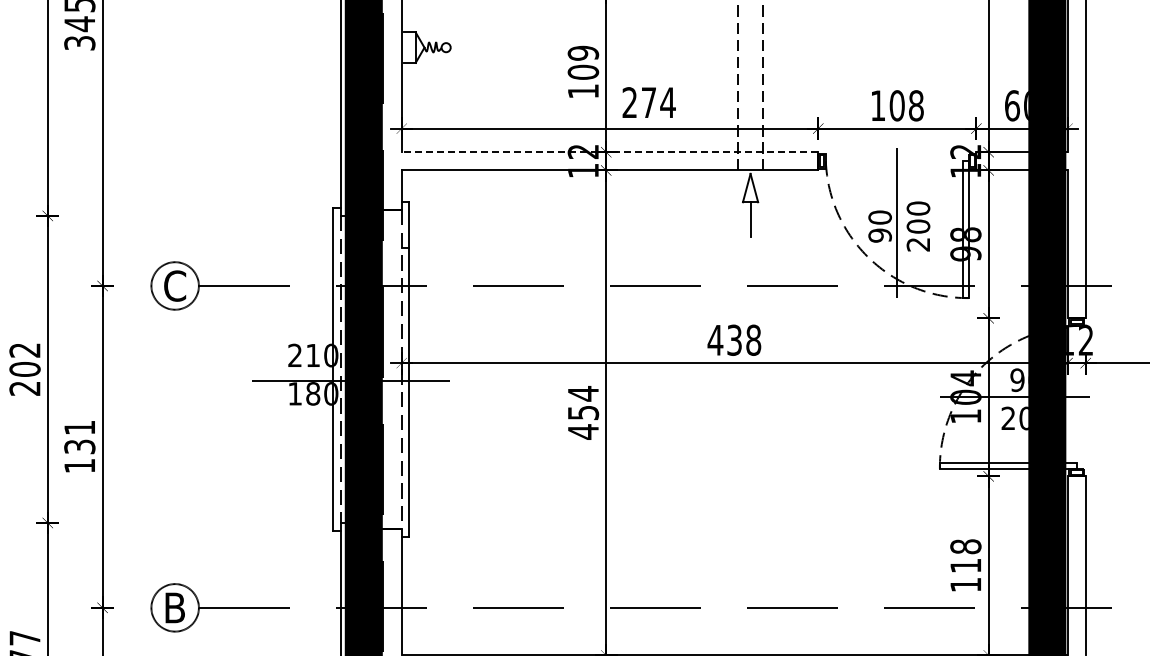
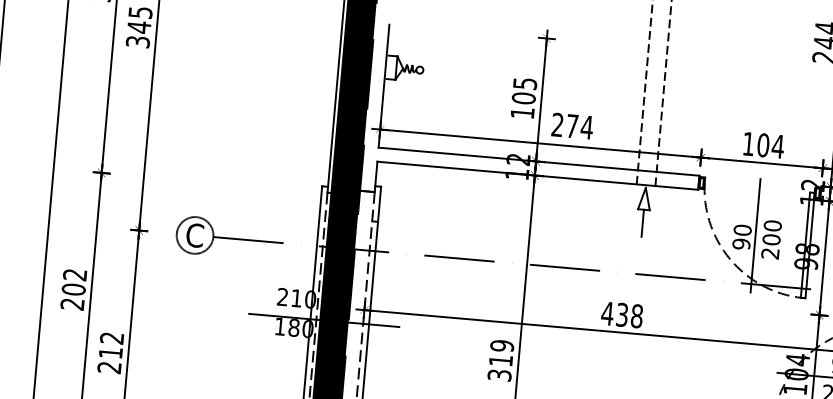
text: (582, 52) -> (524, 83), 109 -> 105
text: (916, 105) -> (778, 146), 108 -> 104
line: (609, 152) -> (538, 161), dashed -> solid
text: (583, 412) -> (501, 360), 454 -> 319
text: (79, 447) -> (110, 353), 131 -> 212

